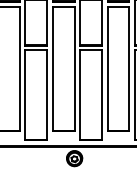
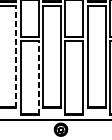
line: (19, 68) -> (15, 56), solid -> dashed
line: (47, 94) -> (38, 77), solid -> dashed

